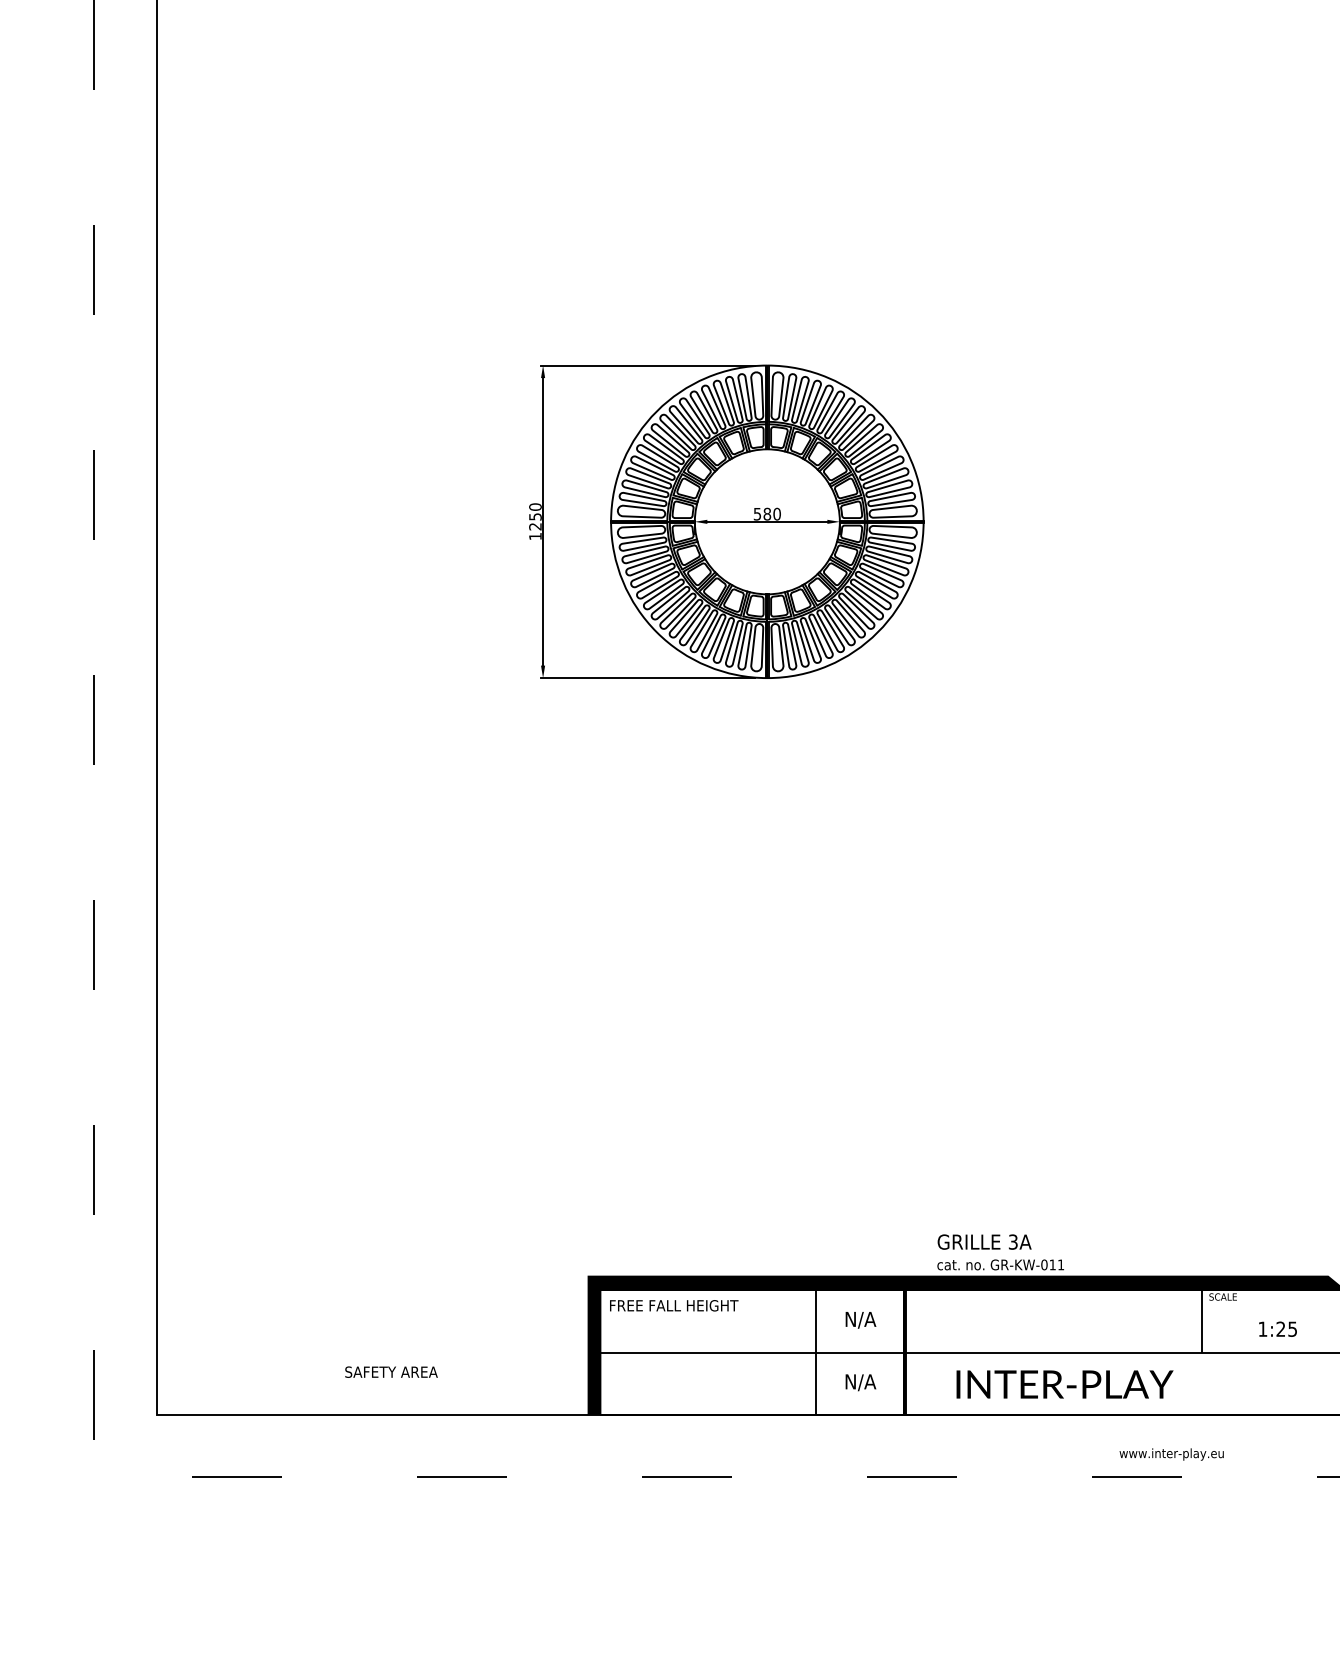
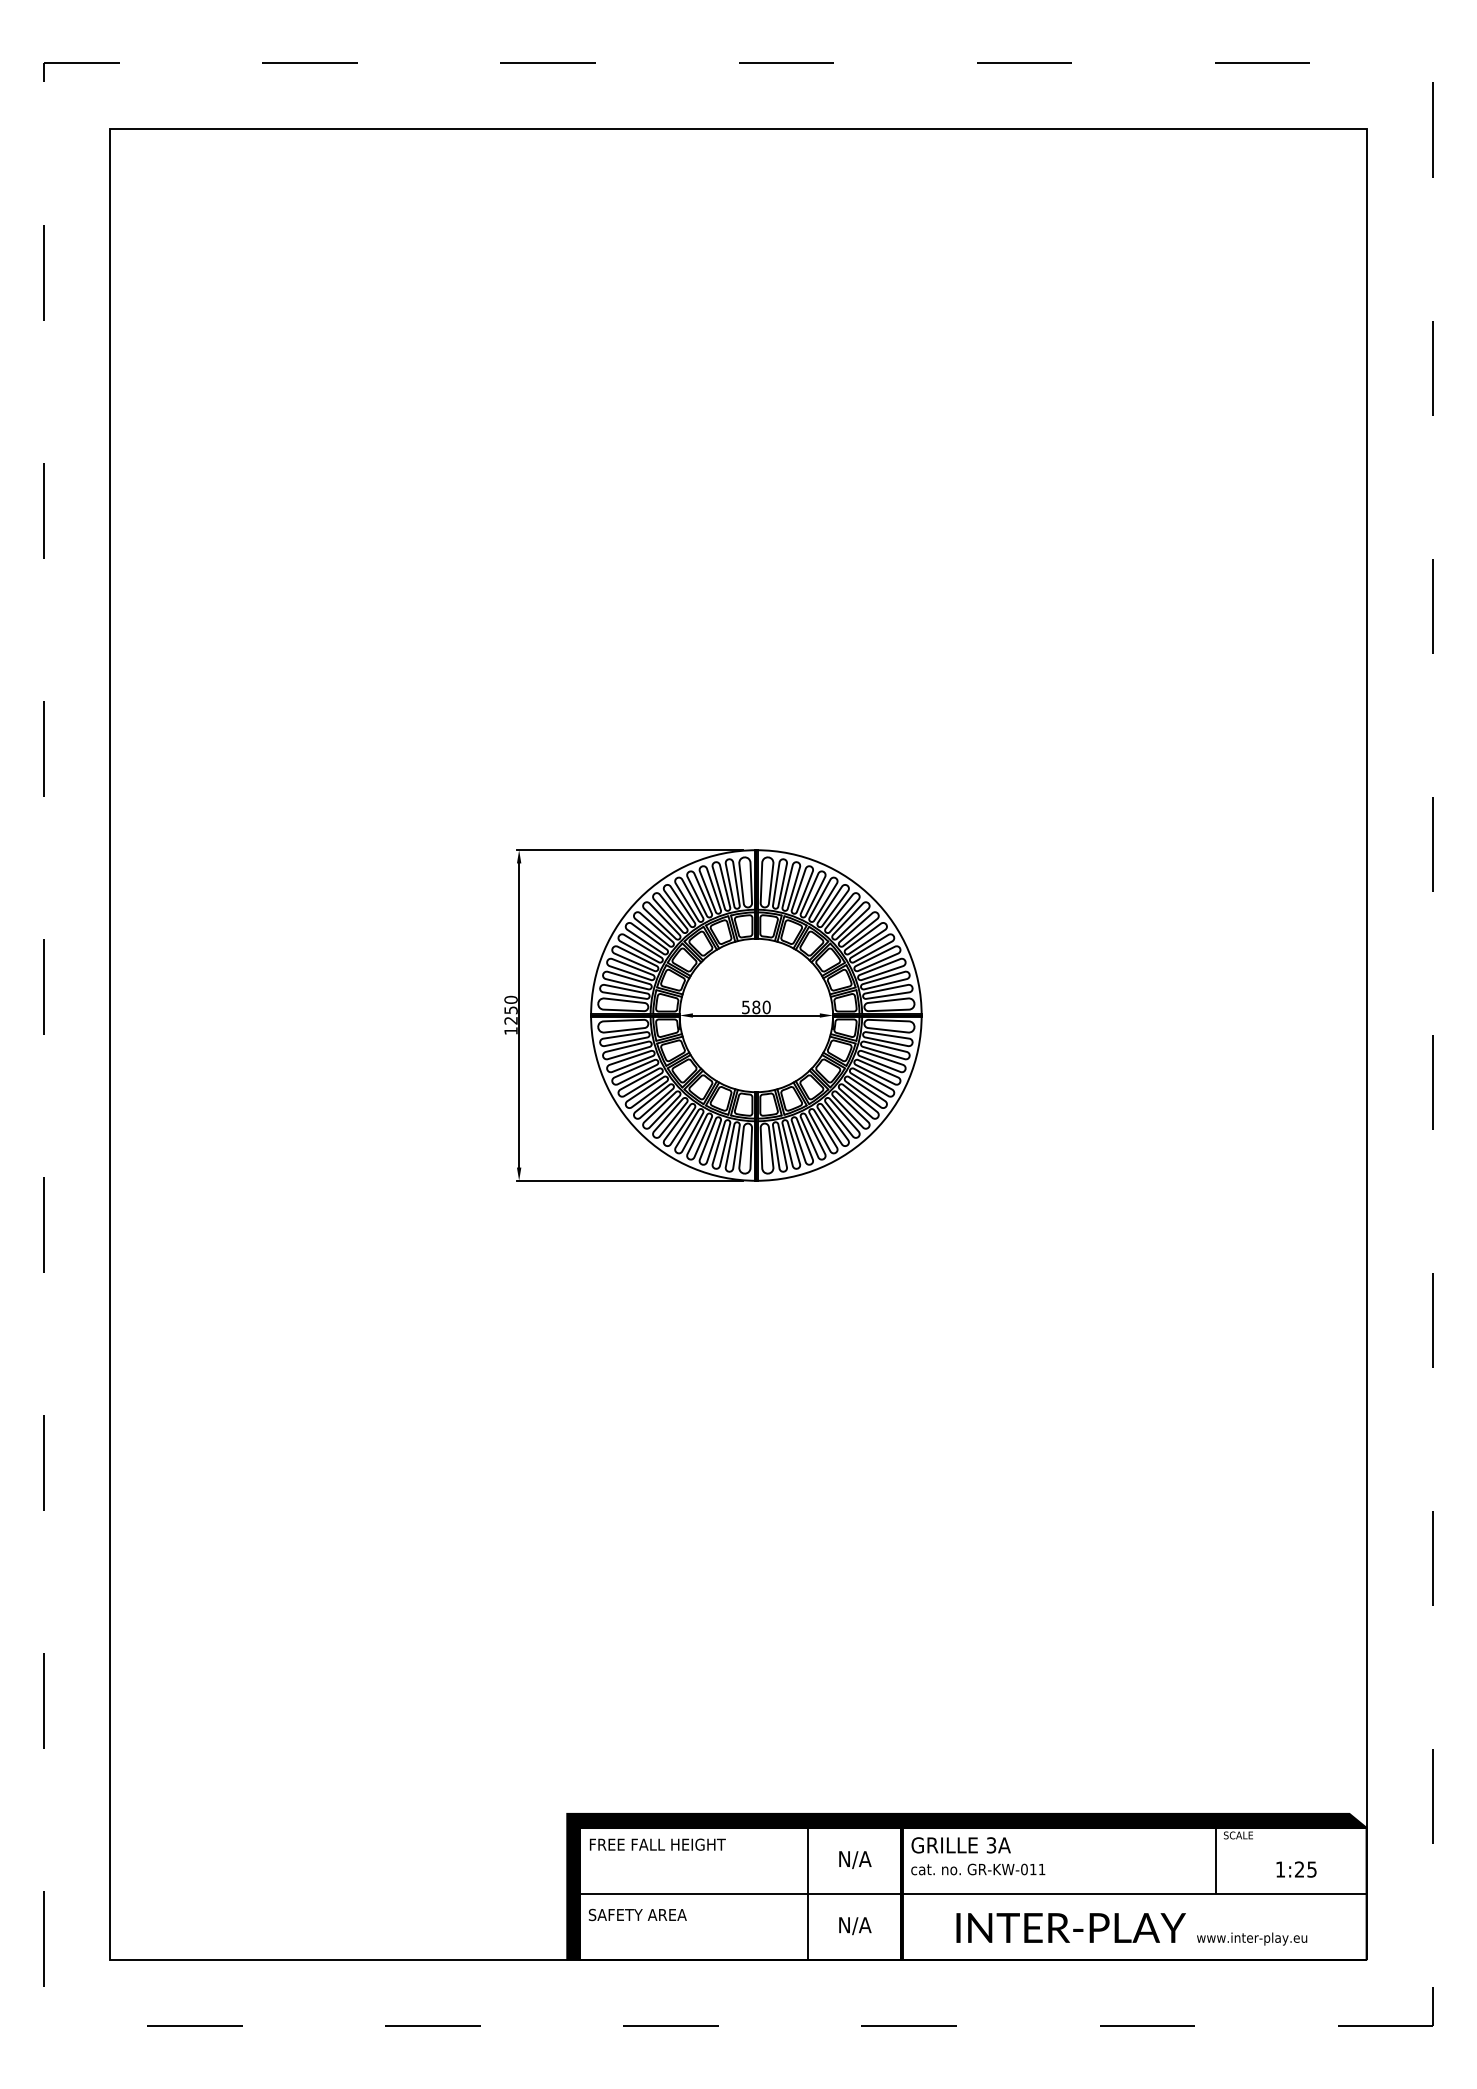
text: (1000, 1252) -> (978, 1856), moved
text: (391, 1371) -> (637, 1914), moved
text: (1172, 1453) -> (1252, 1938), moved

